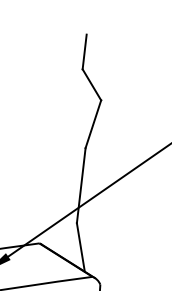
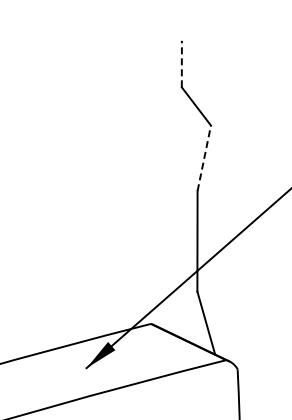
line: (84, 51) -> (181, 63), solid -> dashed
line: (93, 123) -> (204, 157), solid -> dashed

